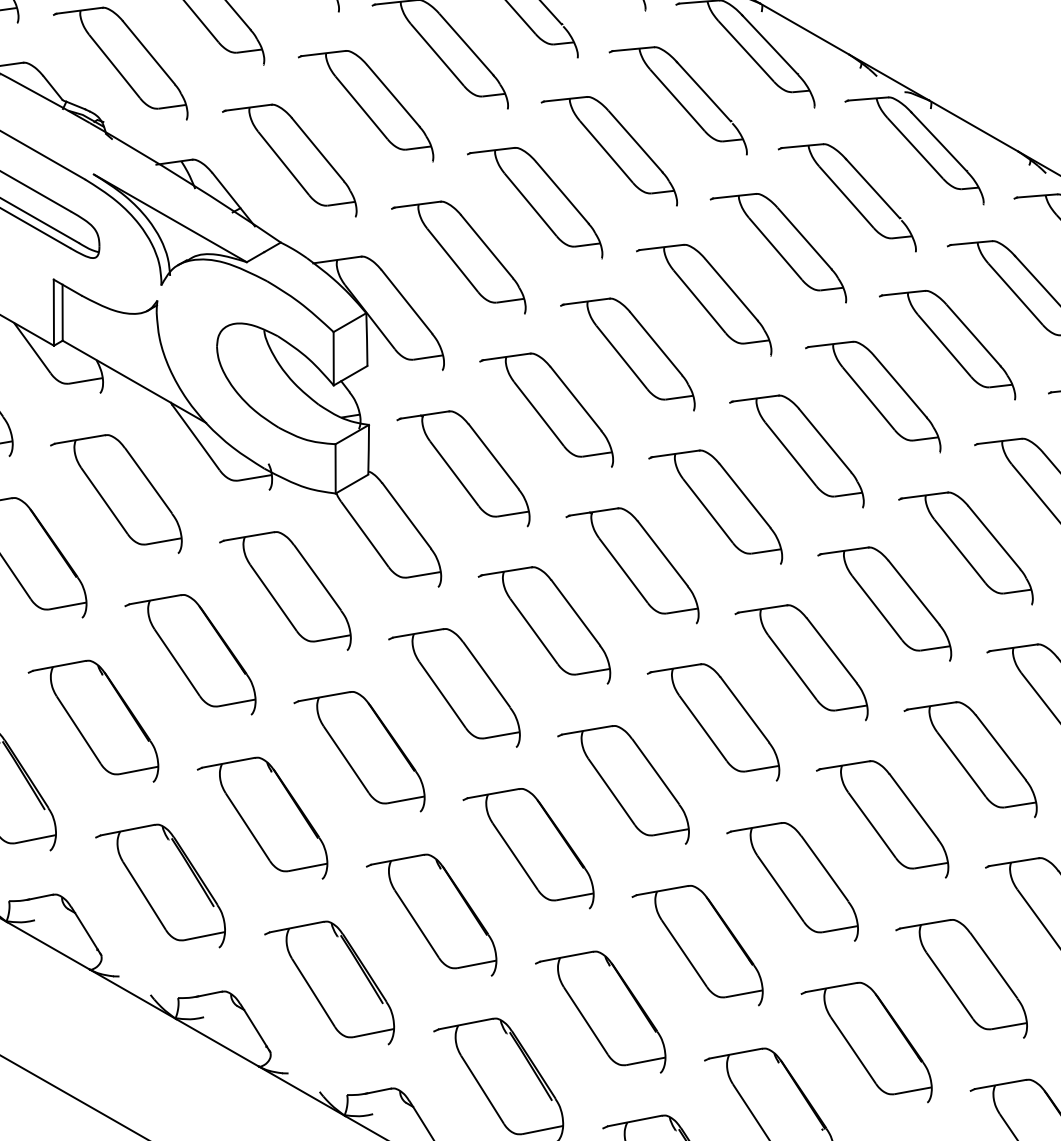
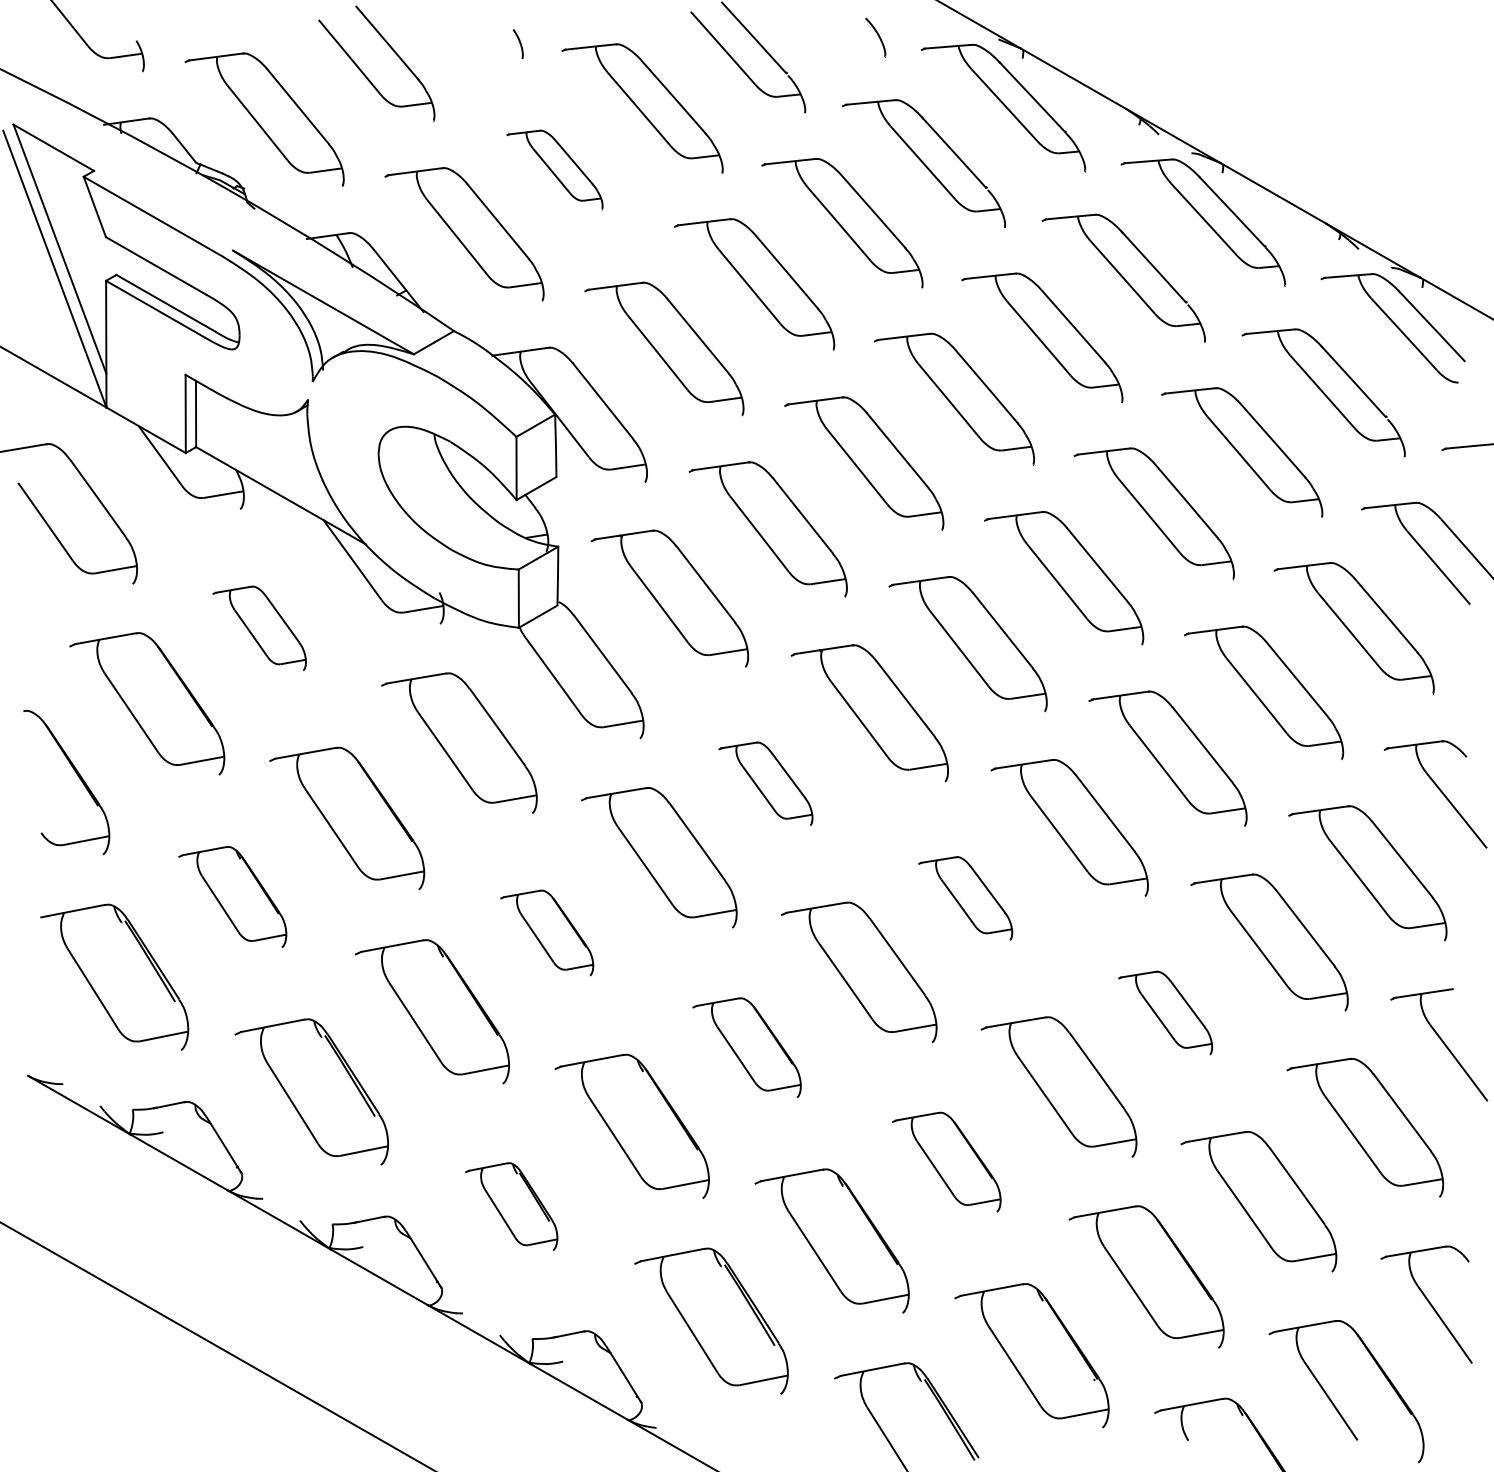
part: (365, 105) -> (554, 169), size x0.6
part: (116, 494) -> (259, 628), size x0.6
part: (544, 625) -> (765, 783), size x0.6
part: (93, 720) -> (232, 896), size x0.7
part: (713, 722) -> (965, 898), size x0.6
part: (359, 751) -> (546, 932), size x0.6
part: (882, 818) -> (1165, 1012), size x0.6
part: (528, 848) -> (746, 1047), size x0.7
part: (697, 944) -> (946, 1161), size x0.7
part: (329, 982) -> (511, 1206), size x0.6

